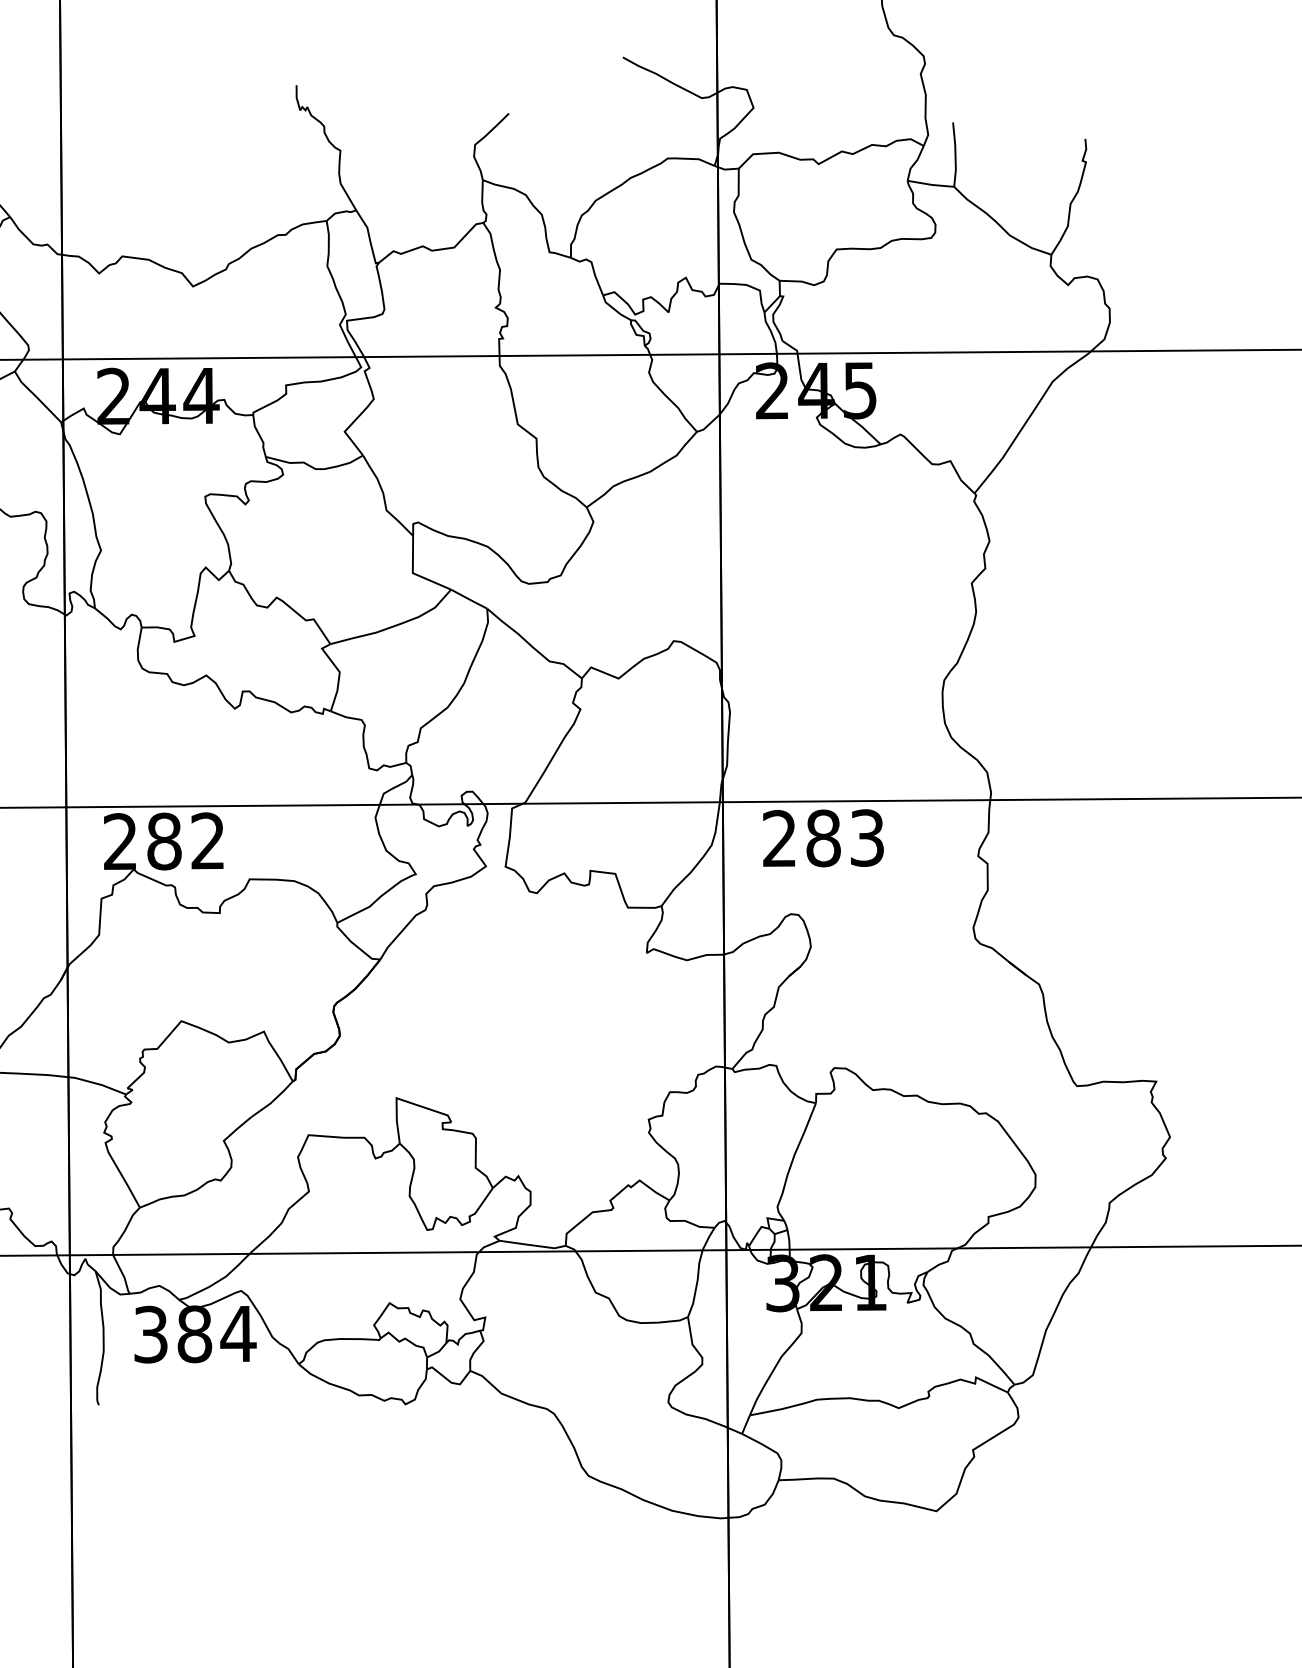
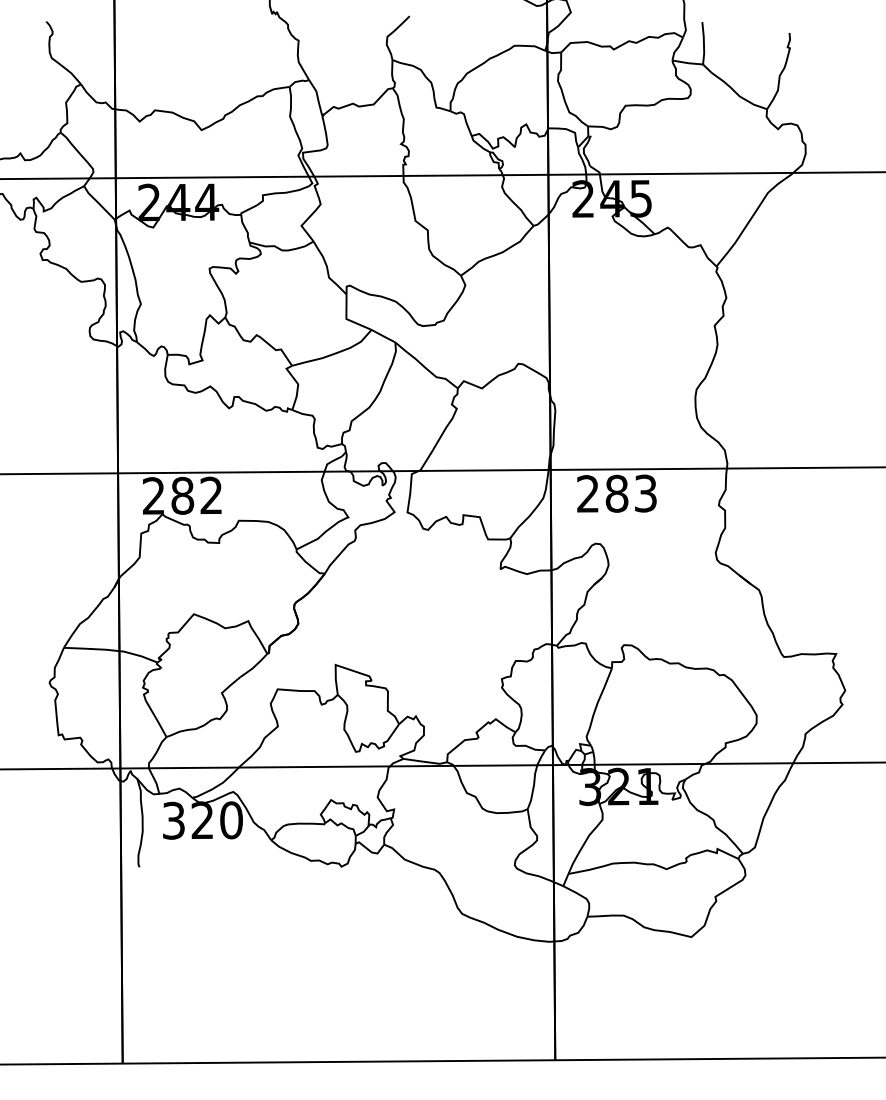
text: (217, 1334) -> (217, 820), 384 -> 320

